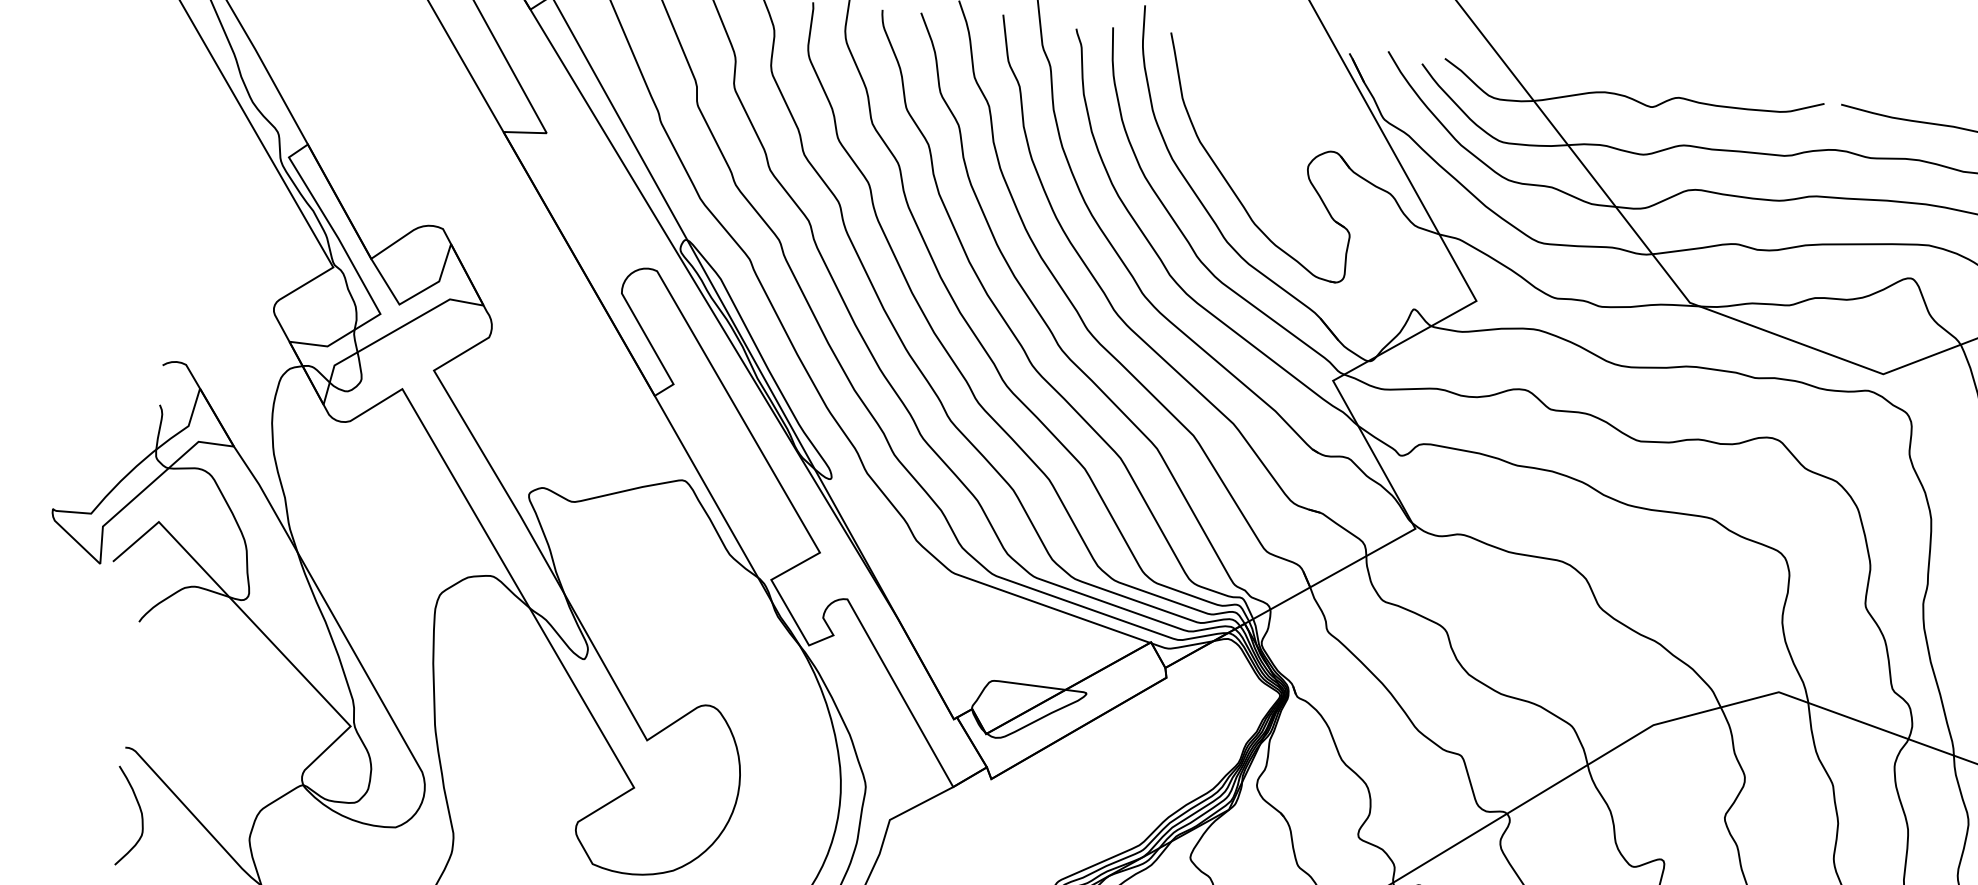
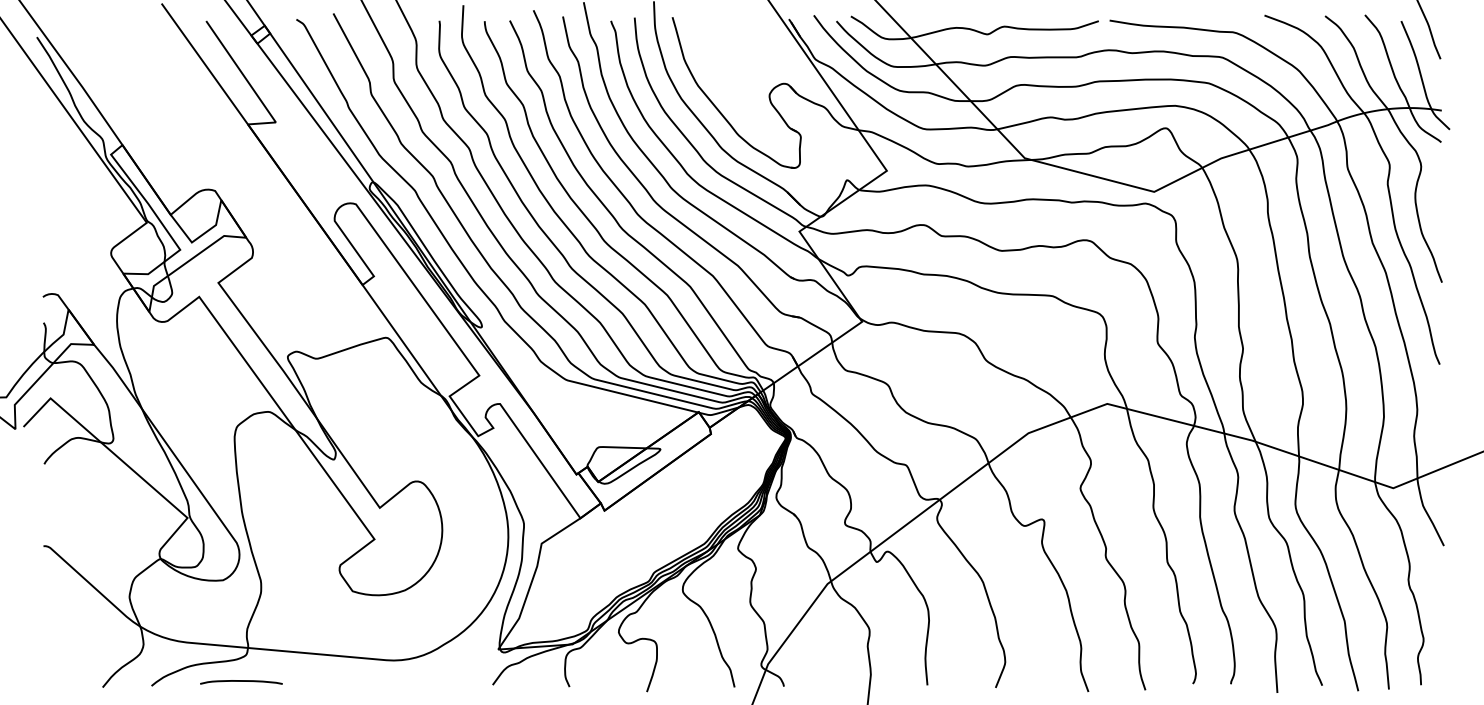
curve: (140, 816) -> (57, 589), removed

